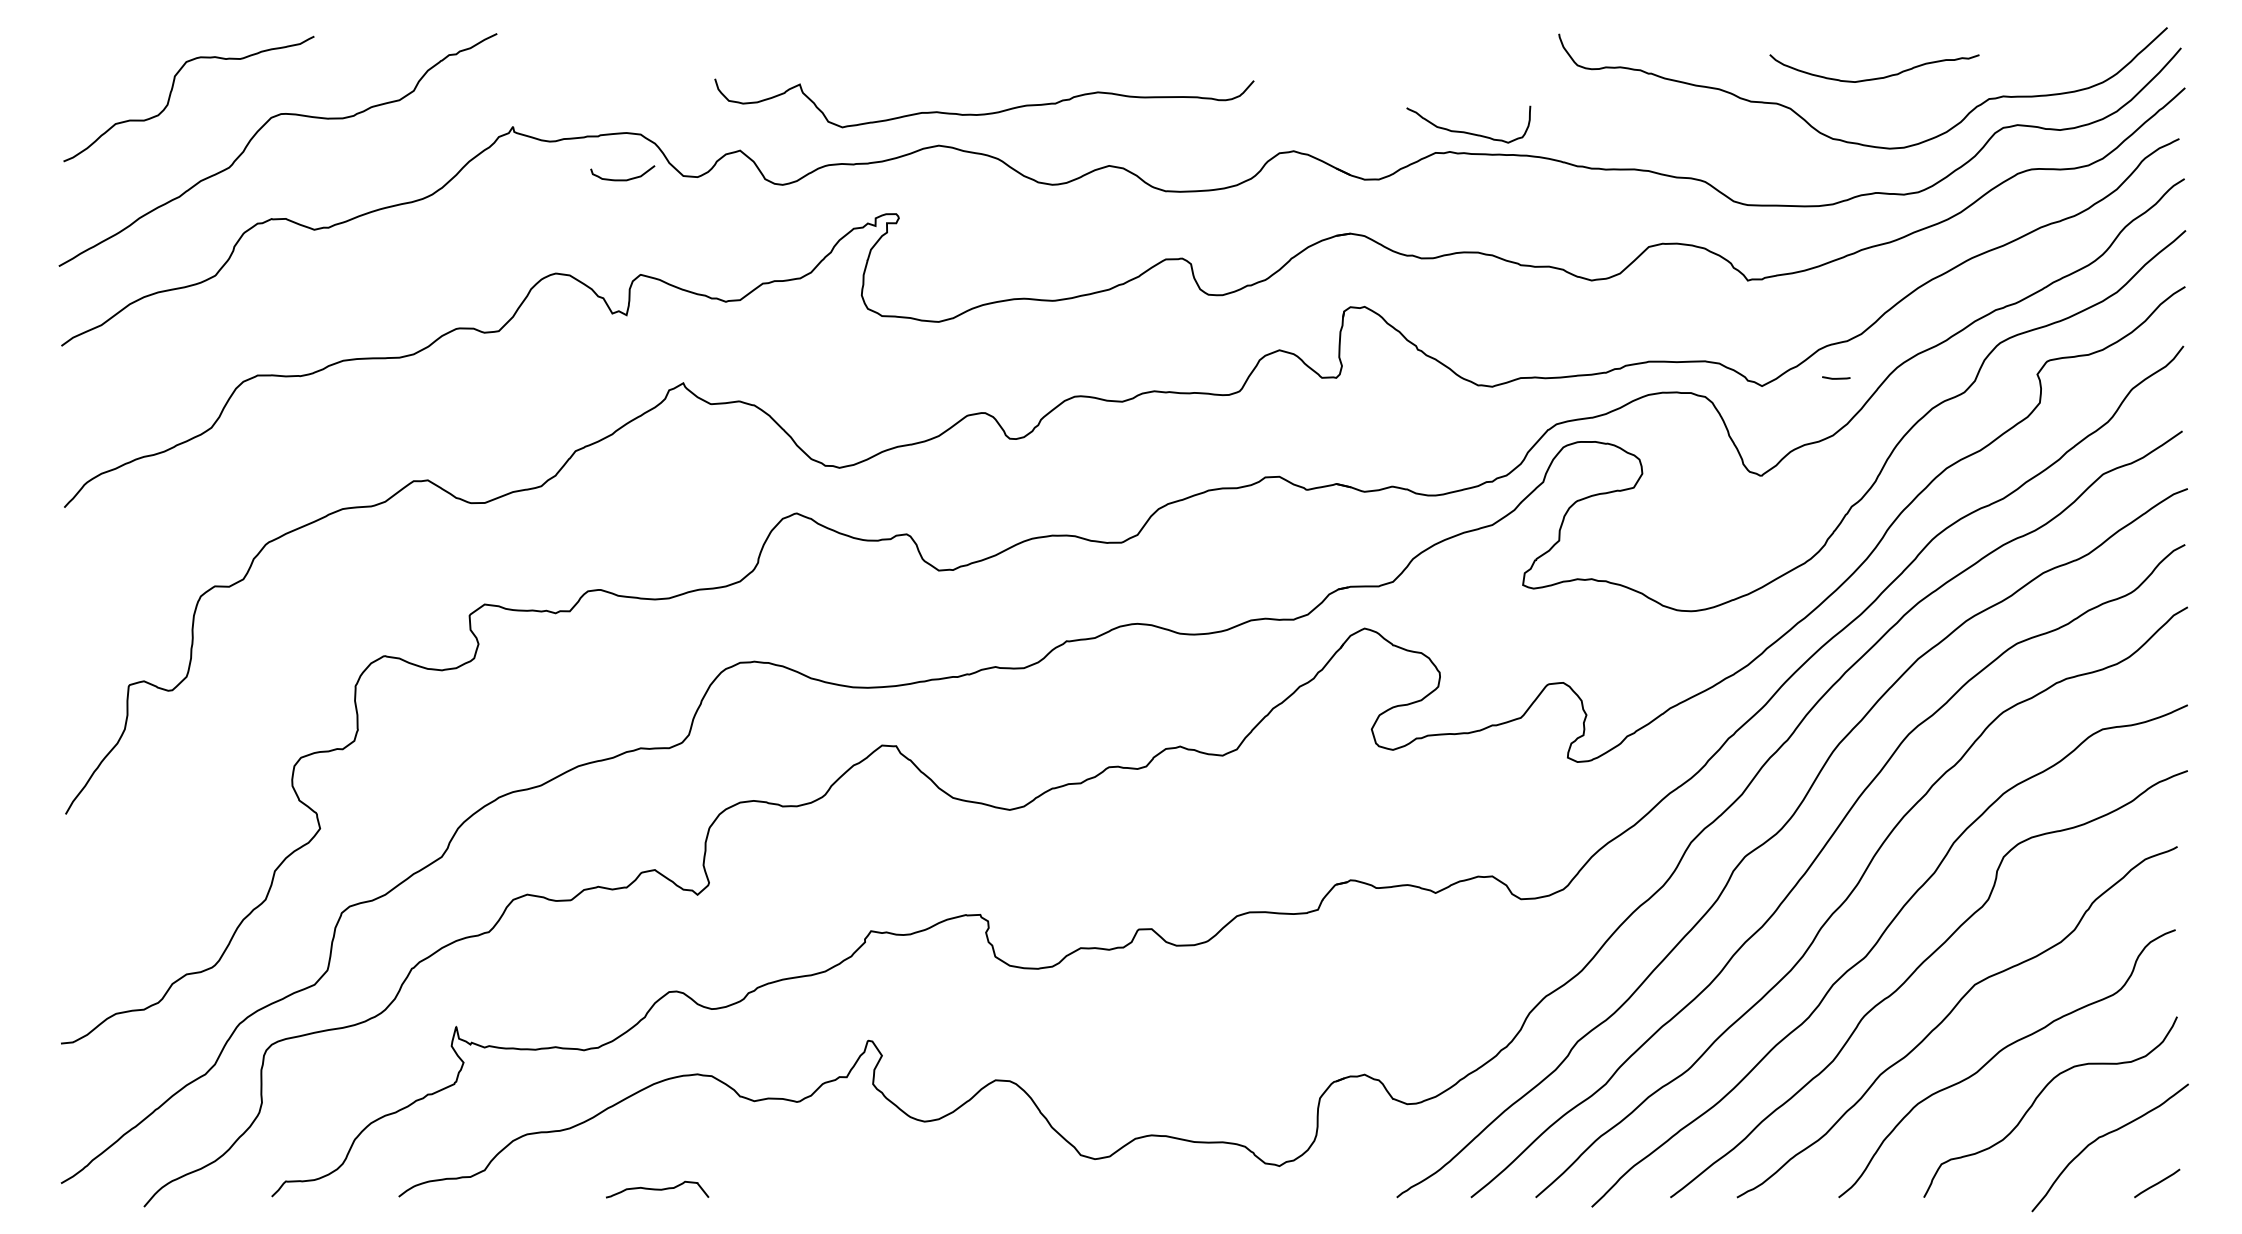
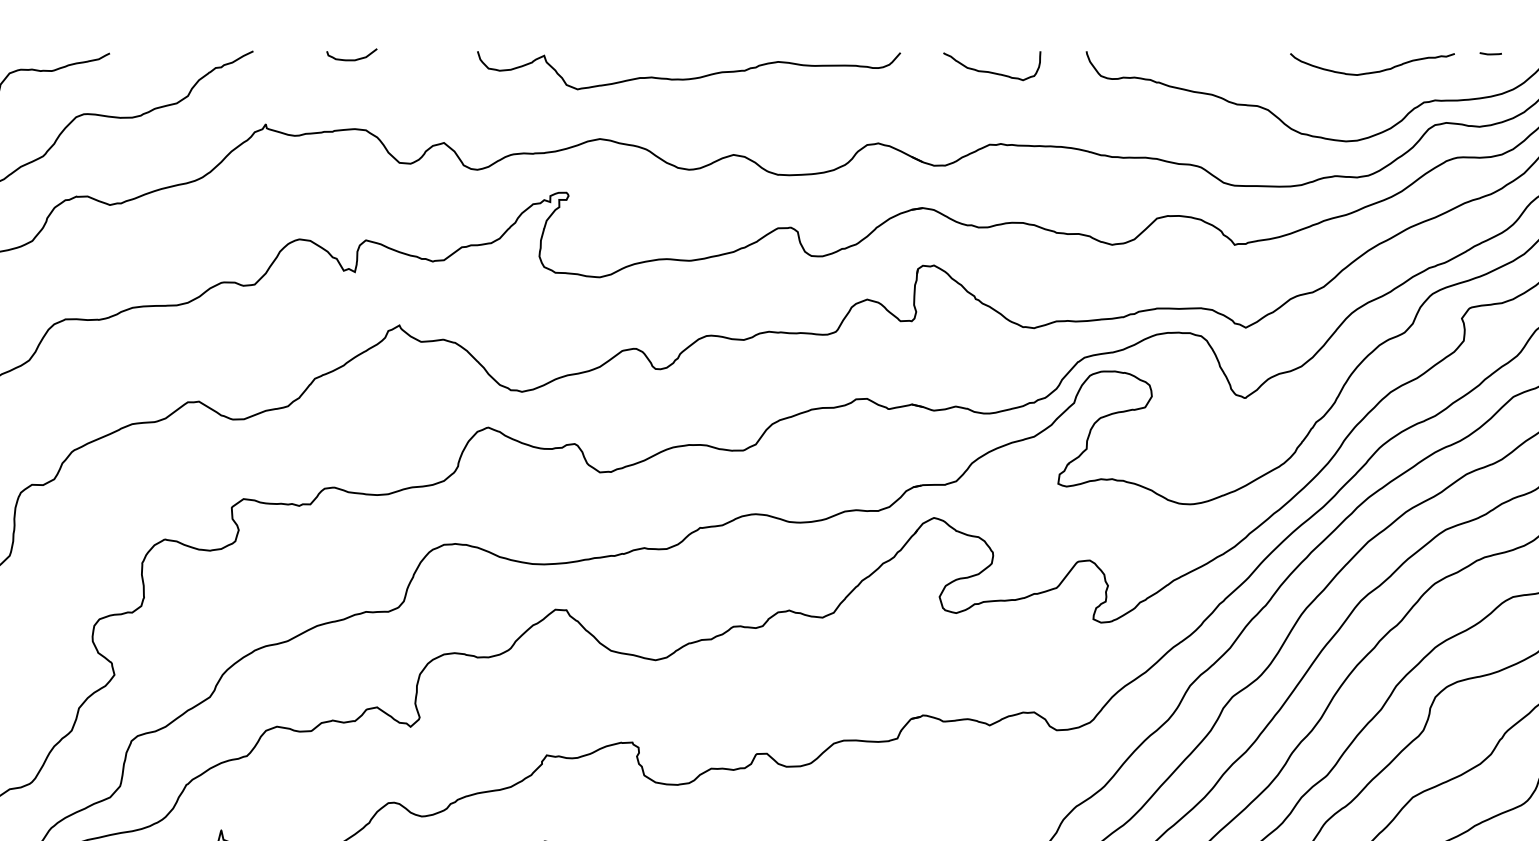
curve: (1877, 77) -> (1374, 71), moved
curve: (984, 113) -> (689, 78), moved
curve: (1465, 131) -> (989, 71), moved
curve: (622, 179) -> (351, 59), moved
line: (1837, 377) -> (1491, 53), moved

